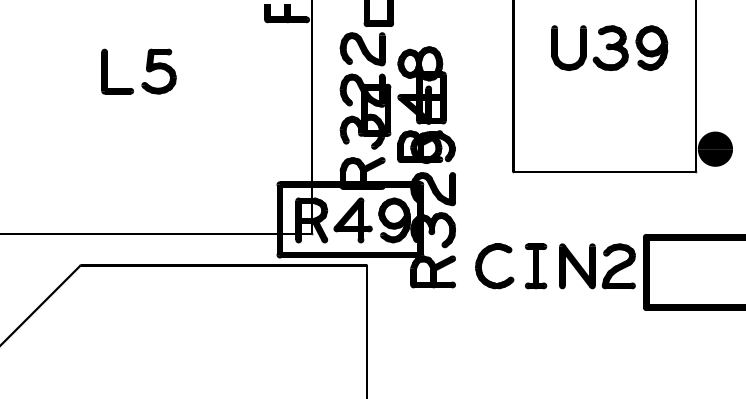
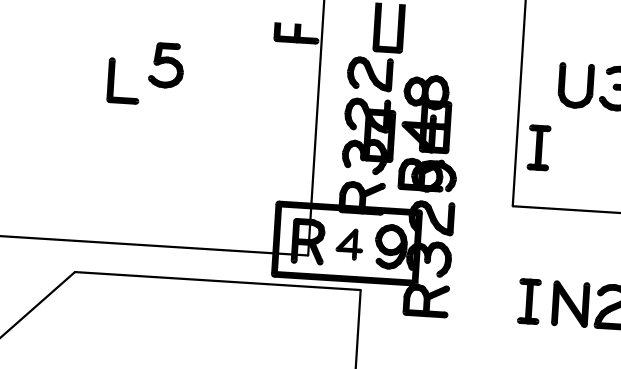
part: (158, 71) -> (165, 65), moved
part: (536, 112) -> (539, 148), added
part: (352, 220) -> (349, 244), size x0.7
part: (482, 264) -> (476, 296), removed

